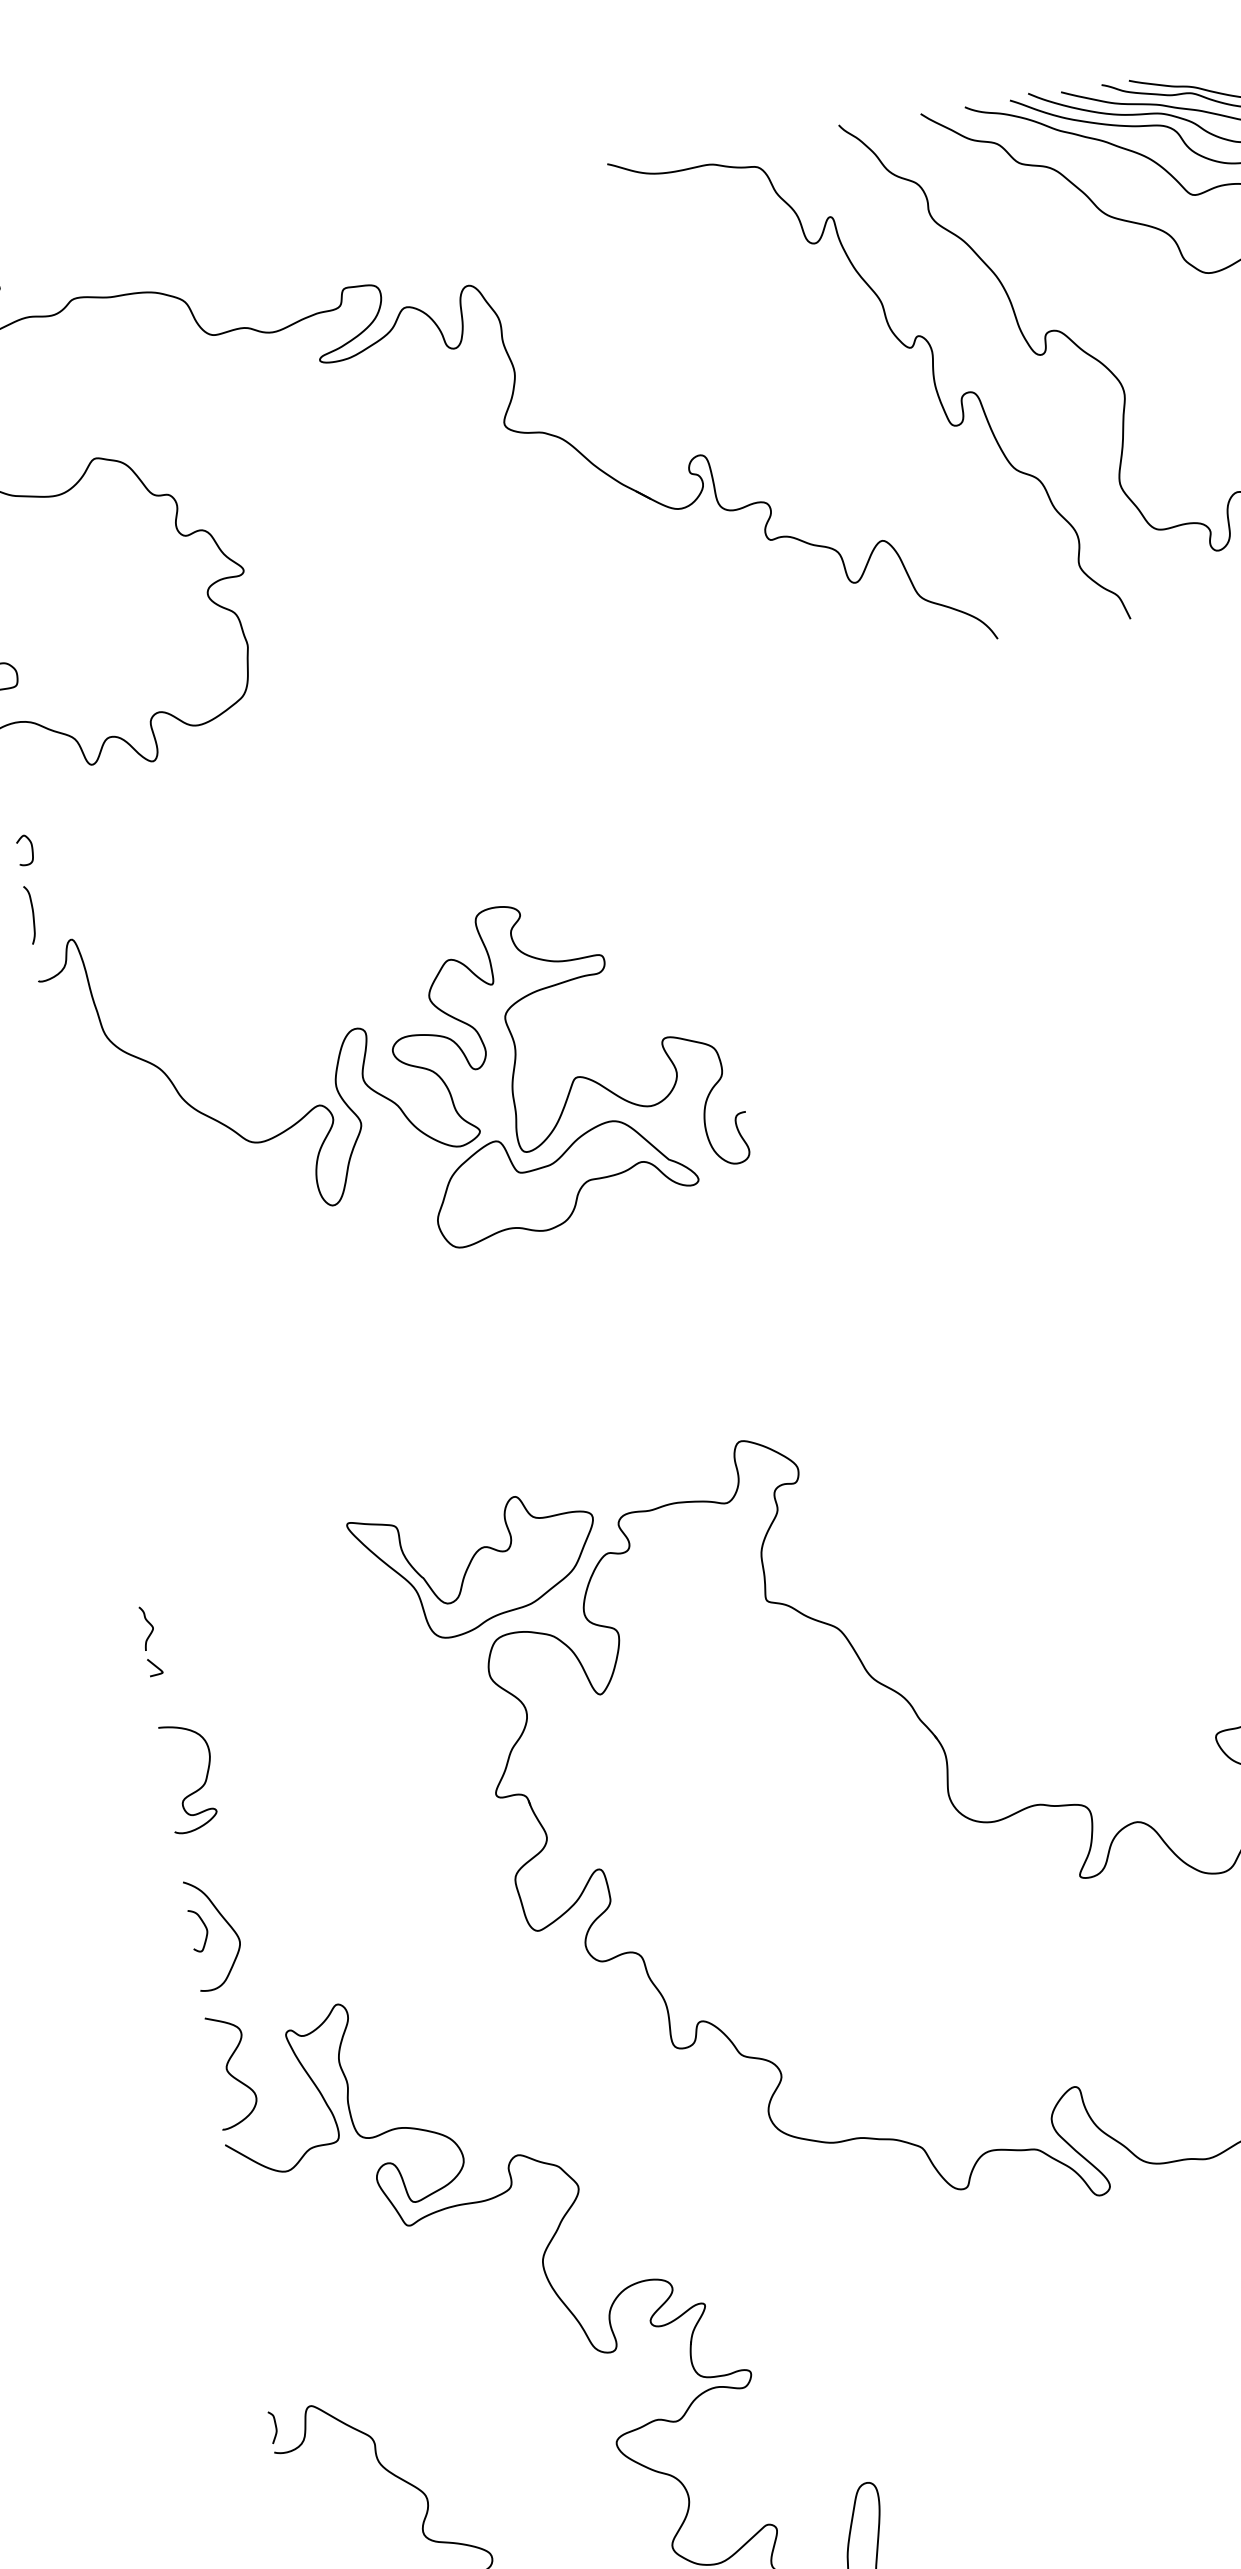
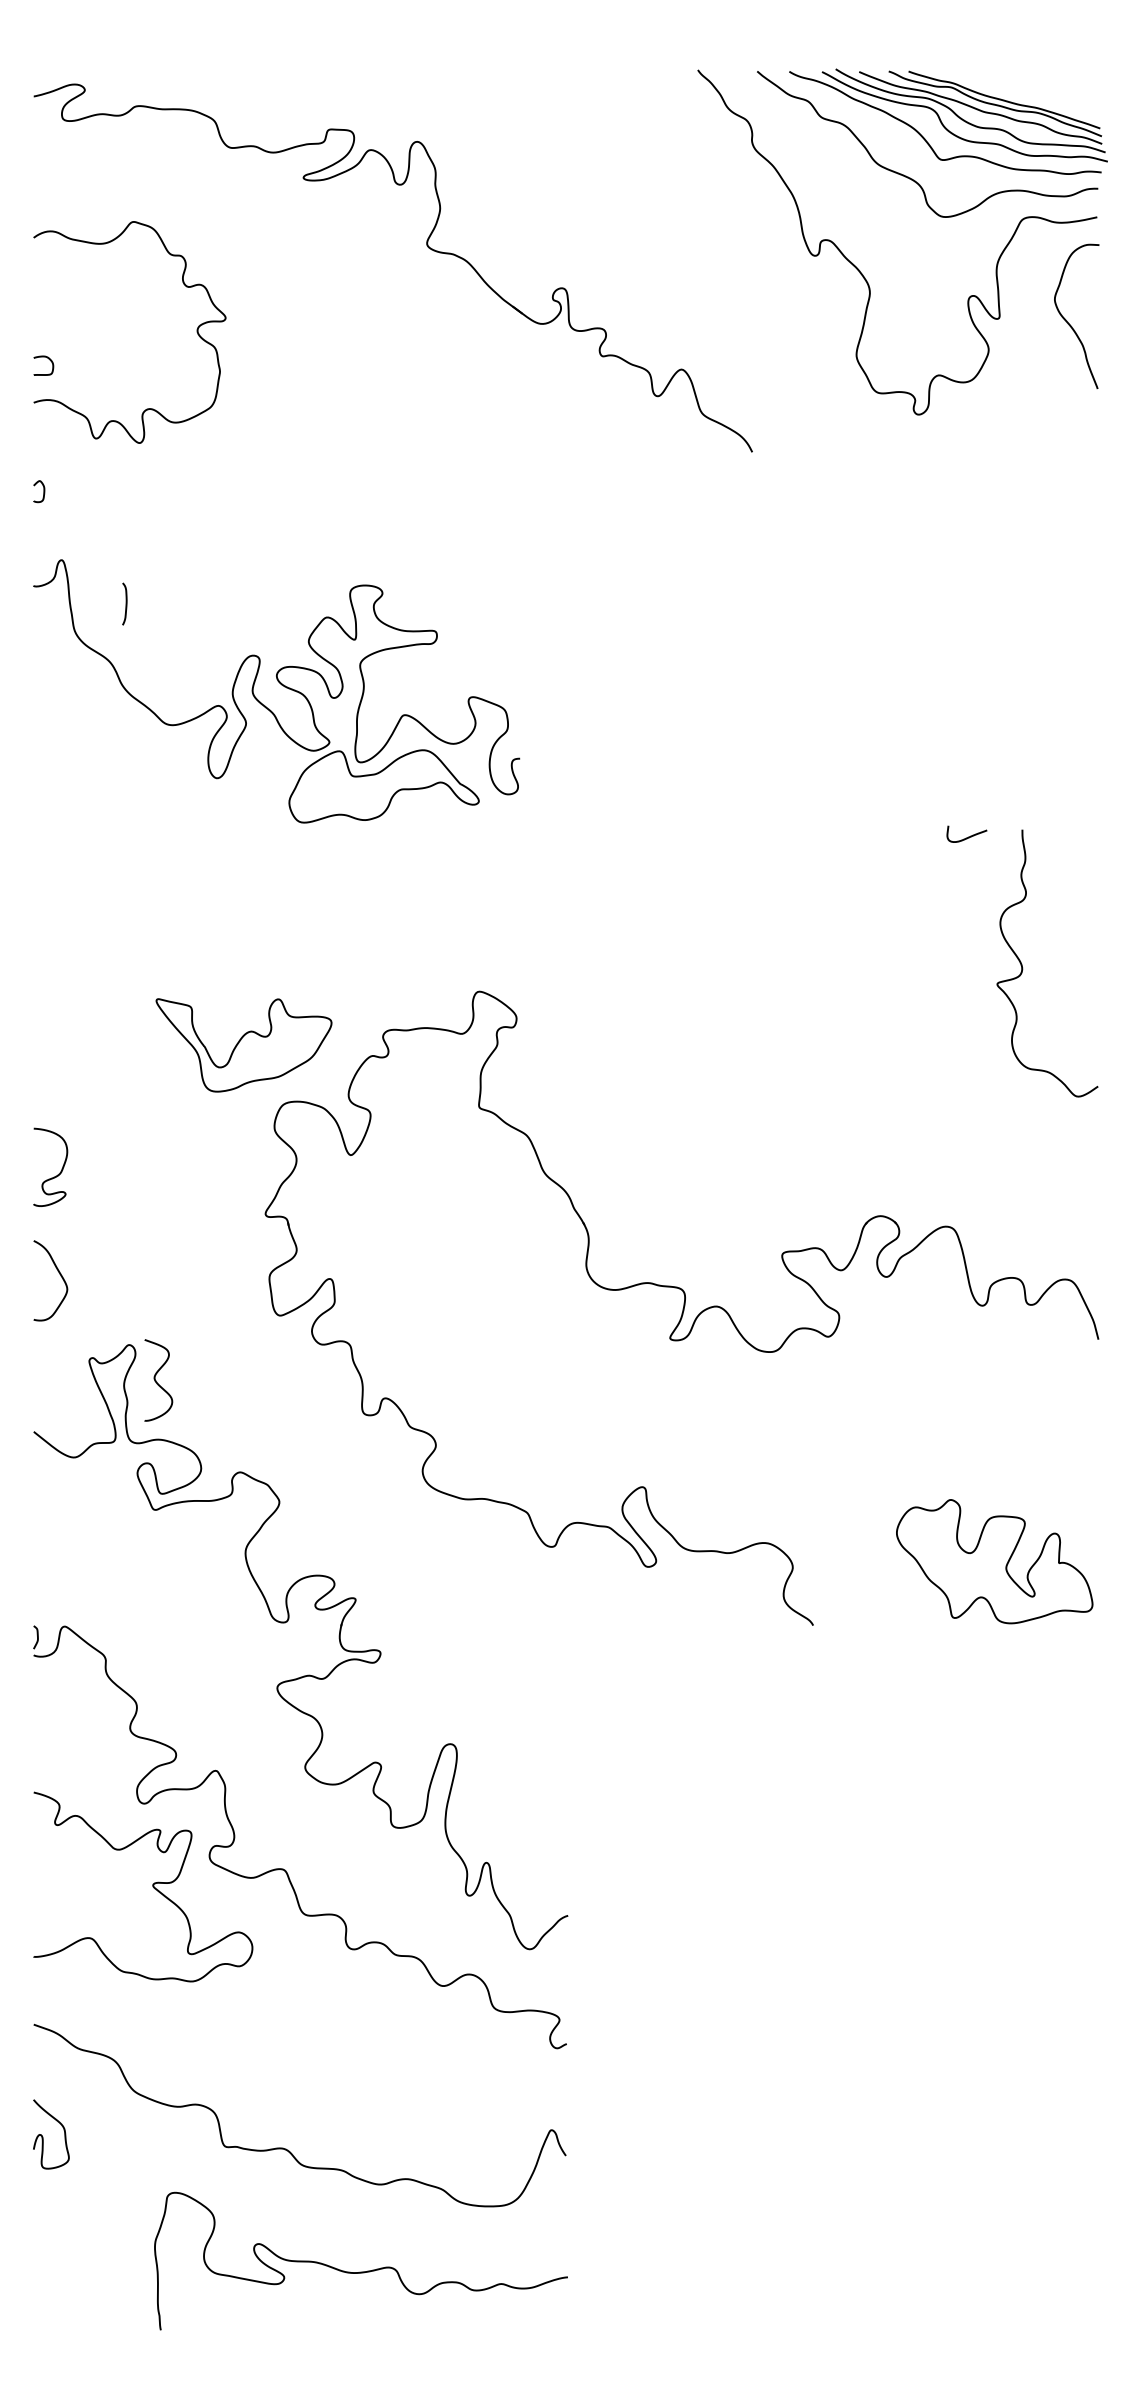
curve: (901, 344) -> (717, 232), removed
curve: (31, 914) -> (125, 603), moved
part: (476, 1568) -> (243, 1045), moved
part: (151, 1641) -> (38, 1066), removed
curve: (203, 1926) -> (43, 1274), removed
curve: (229, 2071) -> (156, 1380), moved

